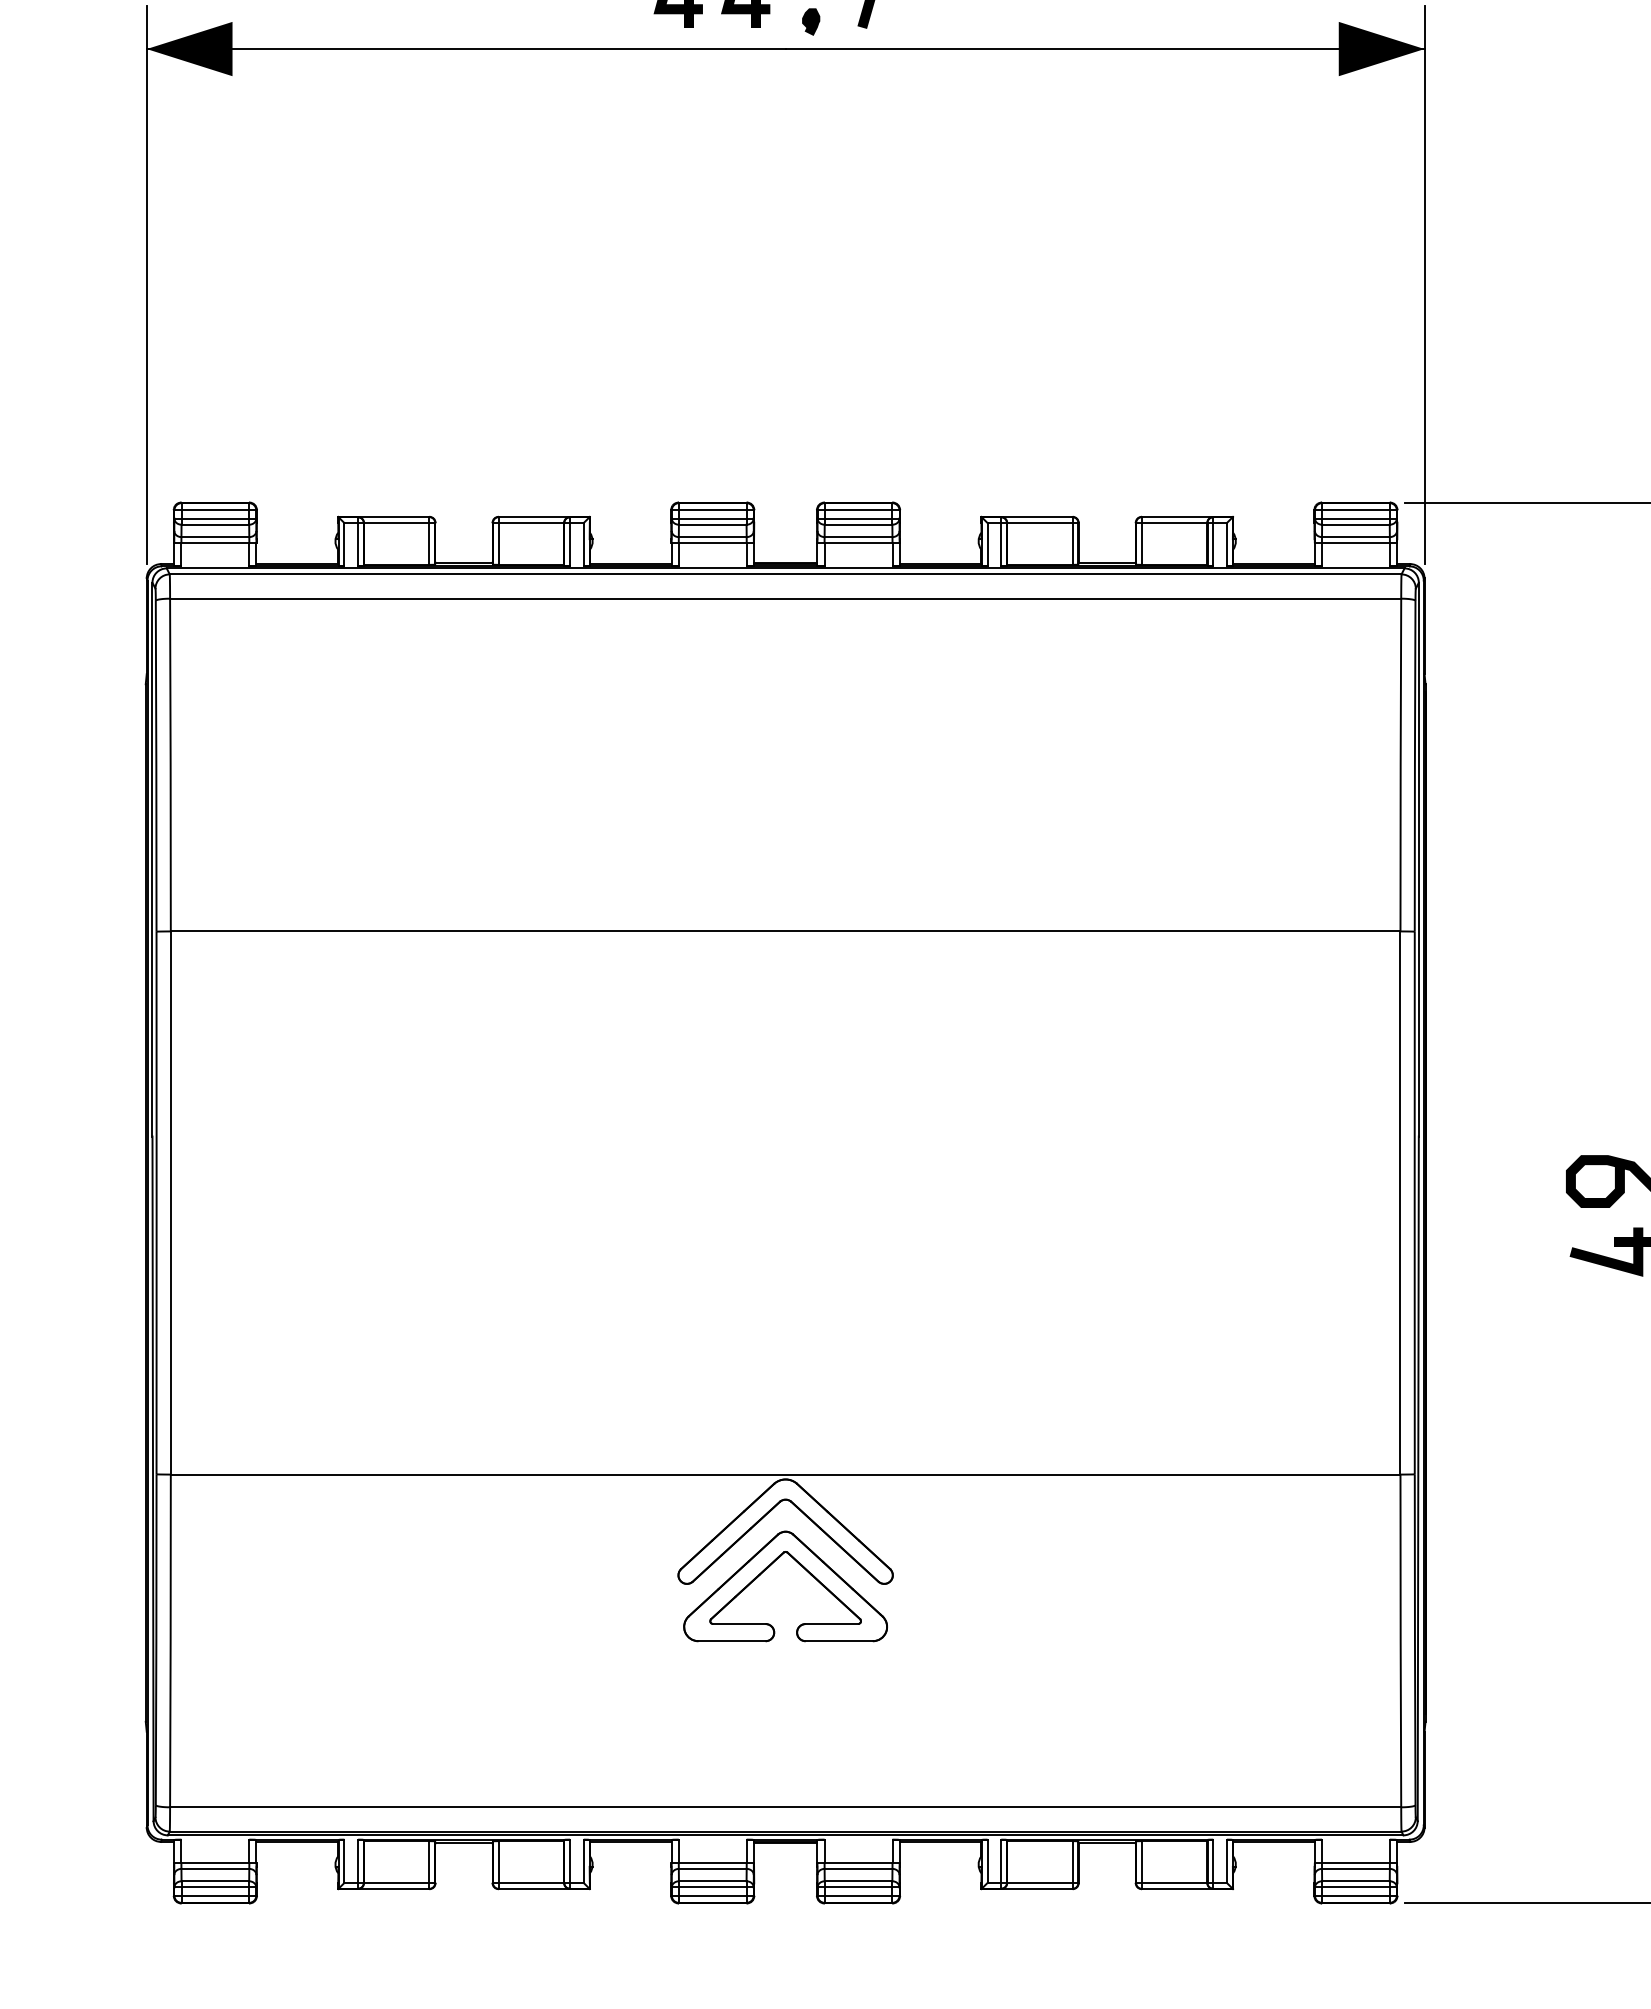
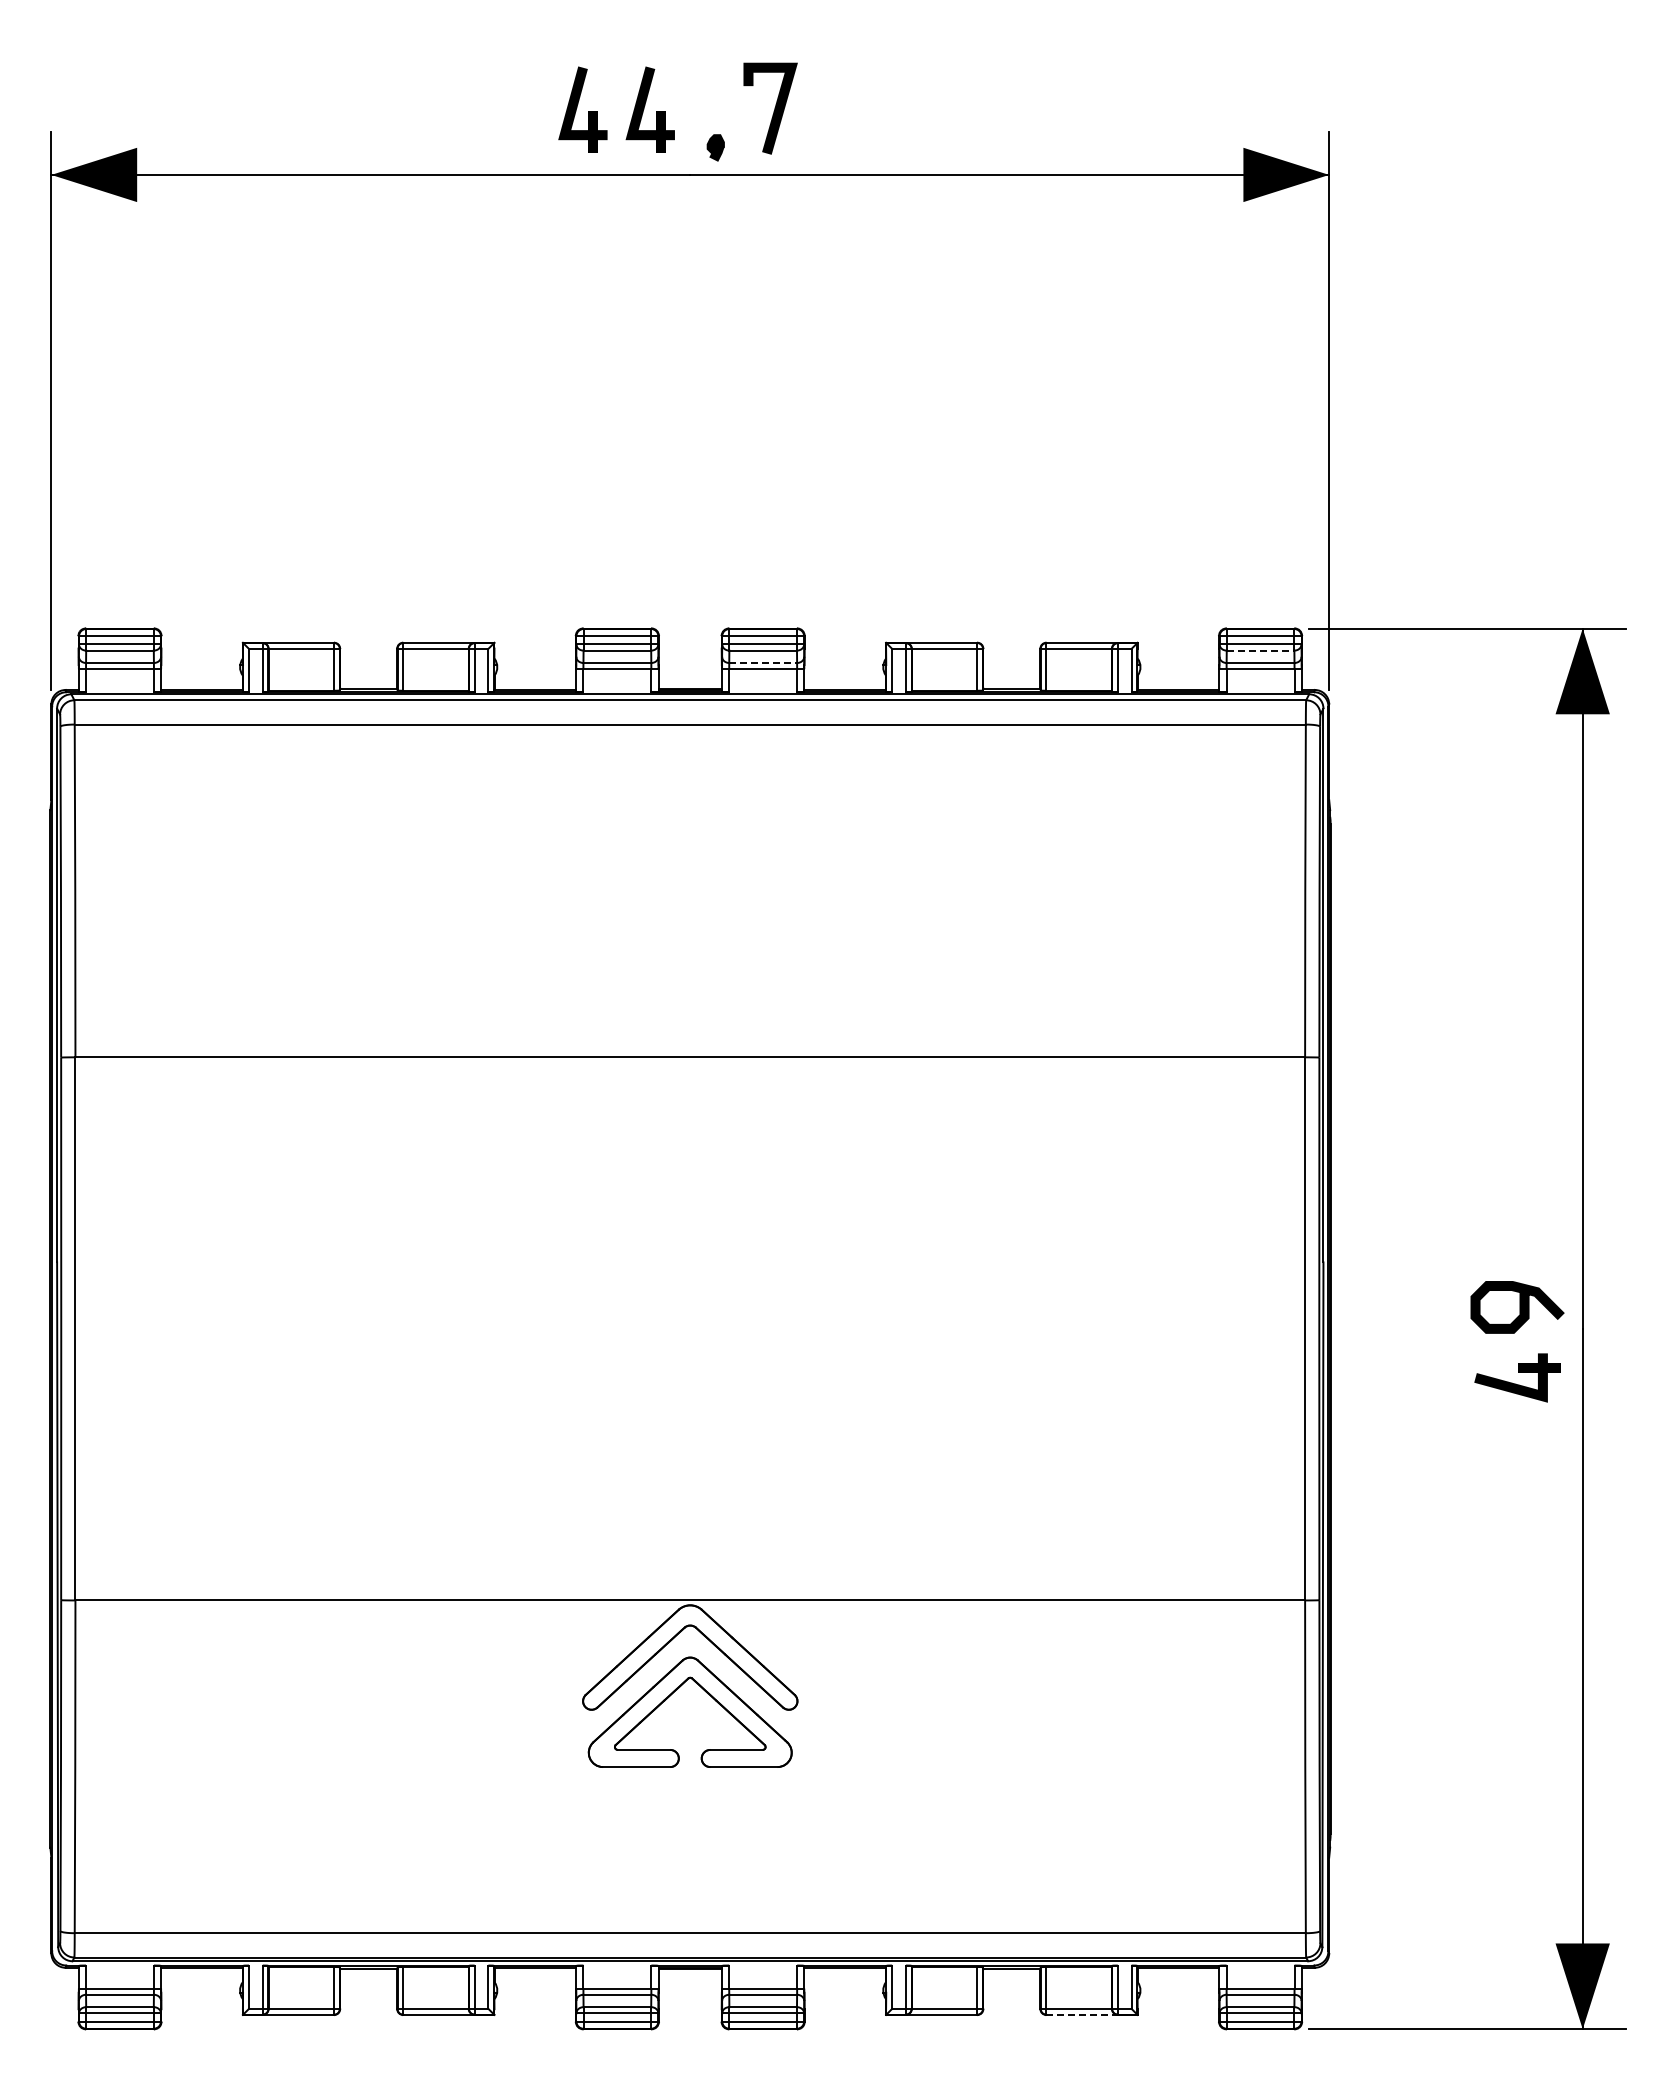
line: (1355, 524) -> (1260, 650), solid -> dashed
line: (858, 536) -> (763, 662), solid -> dashed
line: (1177, 1888) -> (1082, 2014), solid -> dashed

